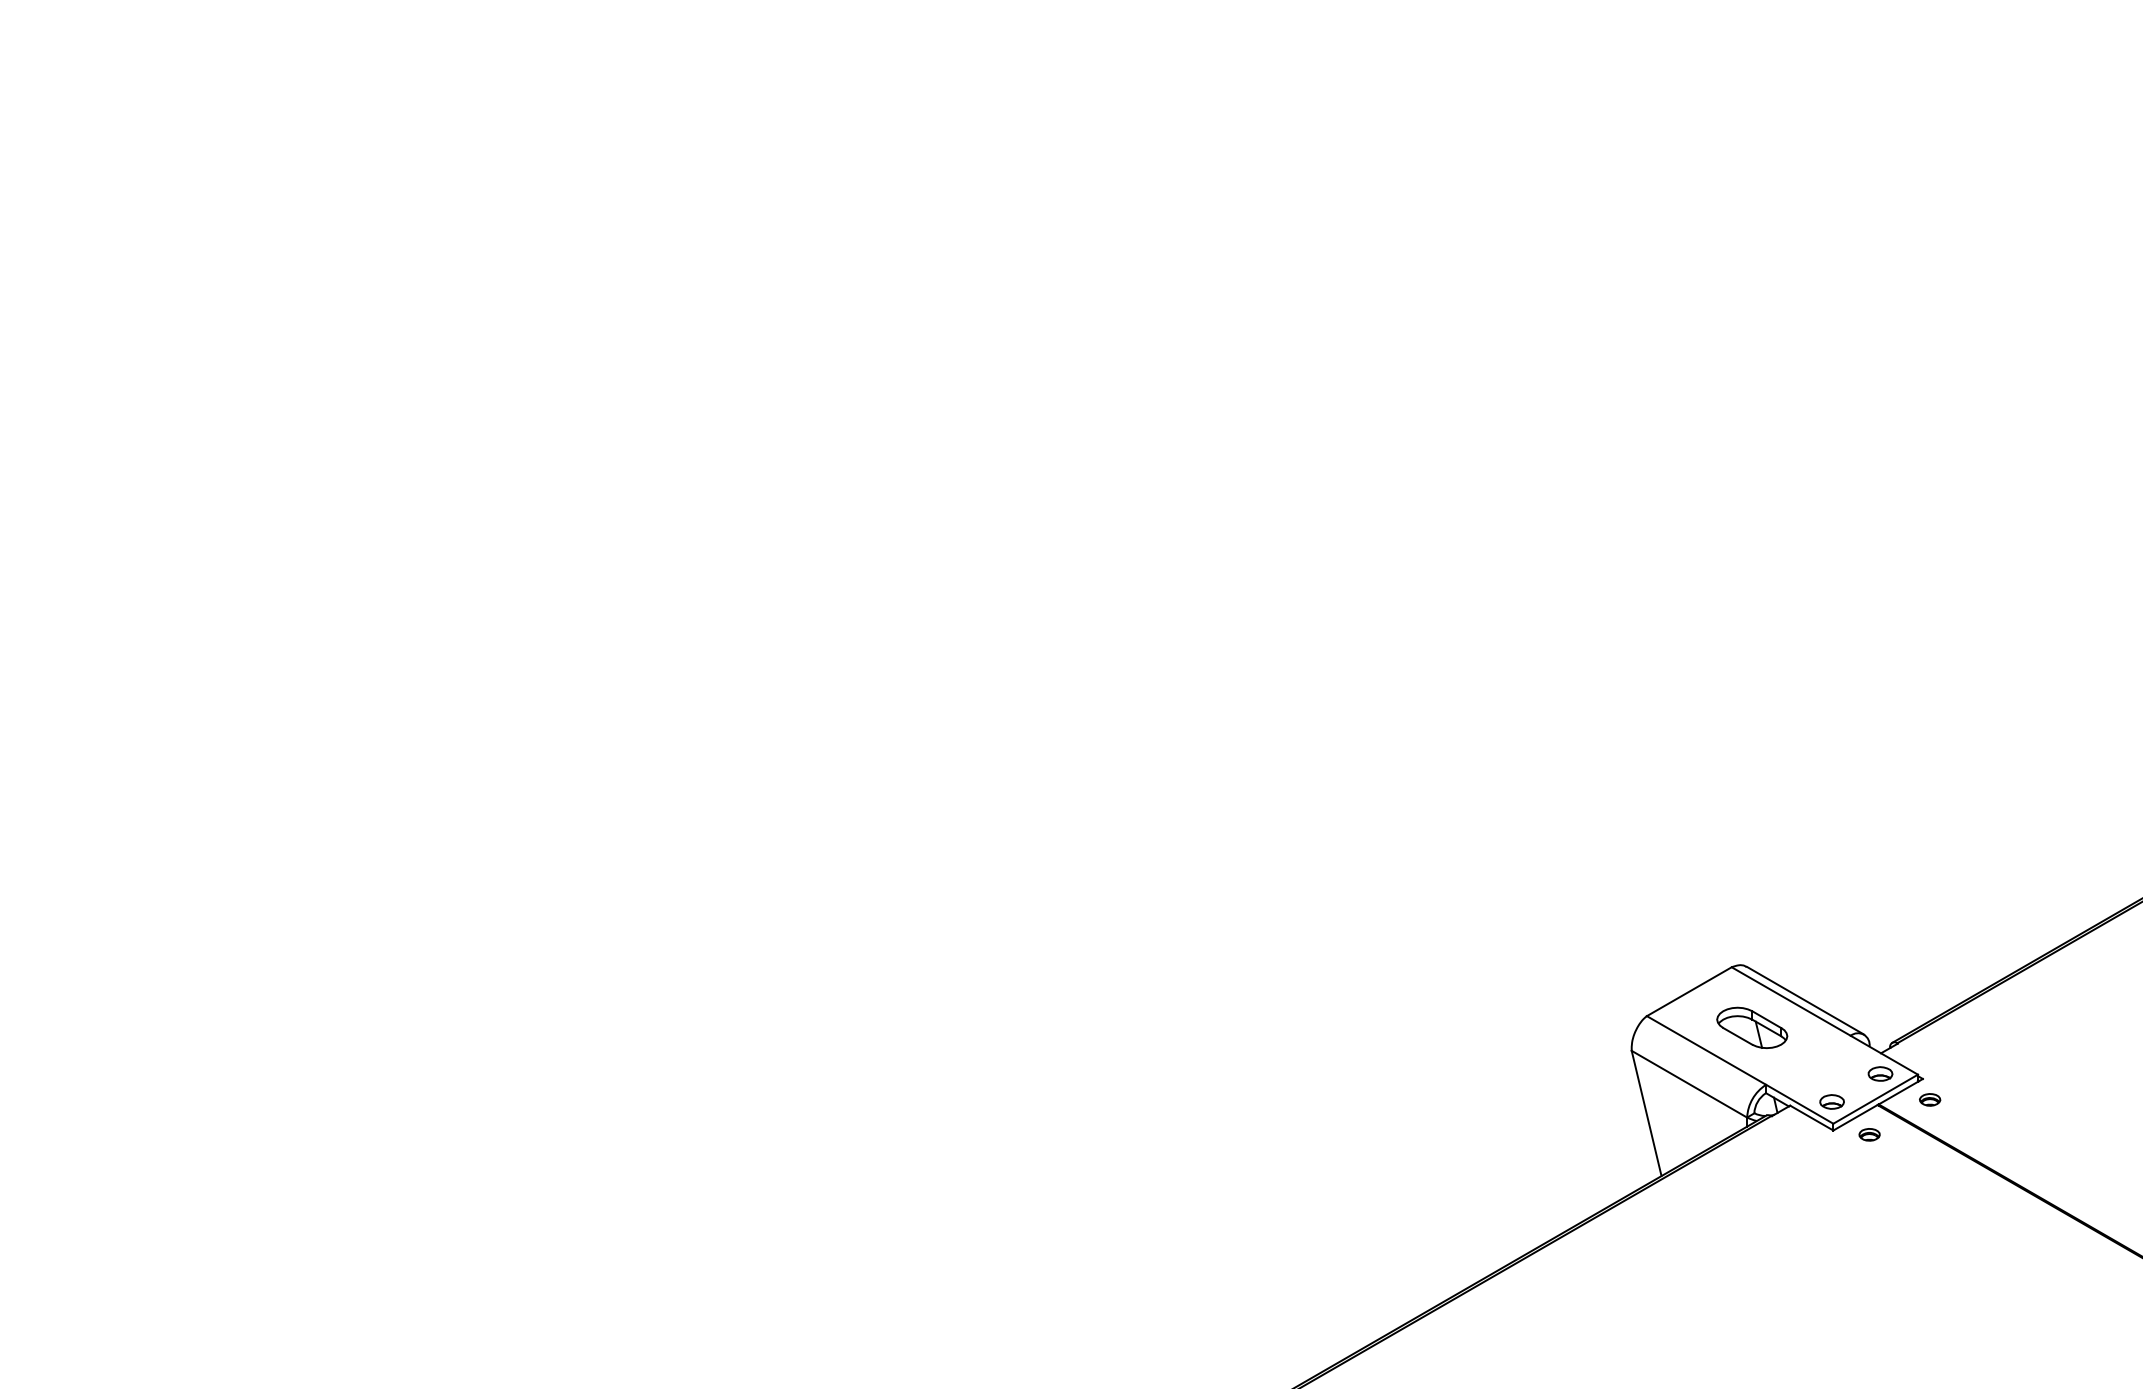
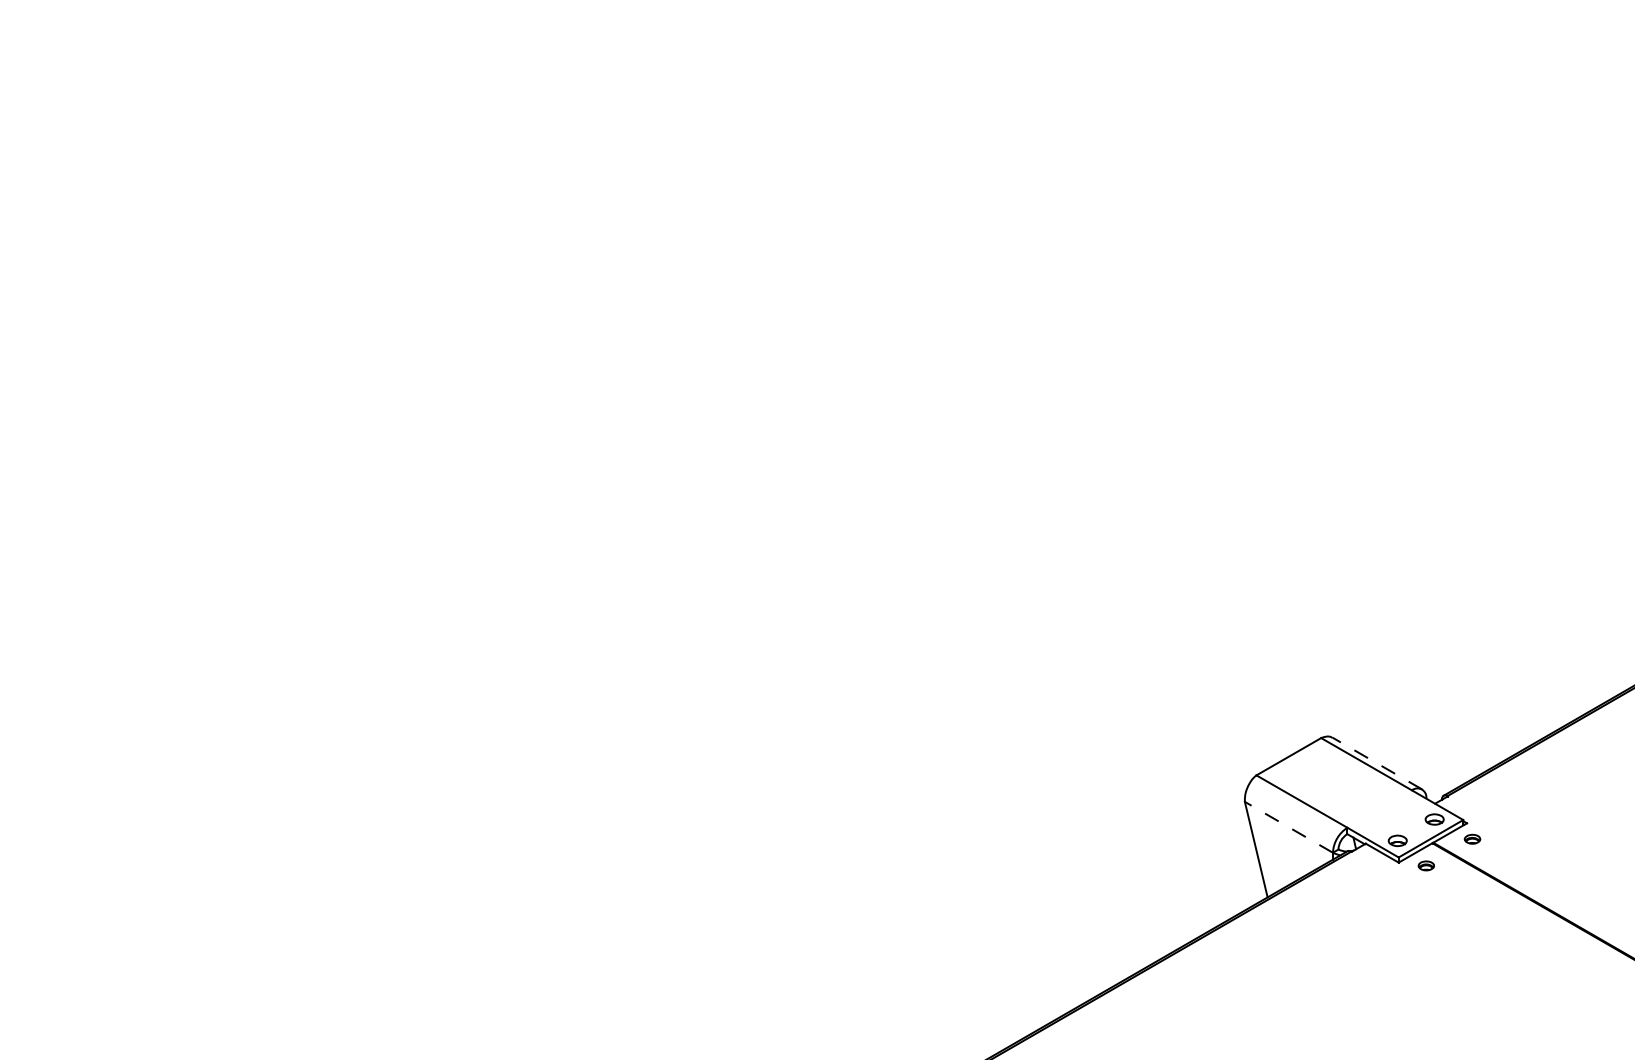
line: (1805, 1000) -> (1377, 763), solid -> dashed
part: (1752, 1027) -> (1337, 784), removed
line: (1689, 1084) -> (1288, 827), solid -> dashed

